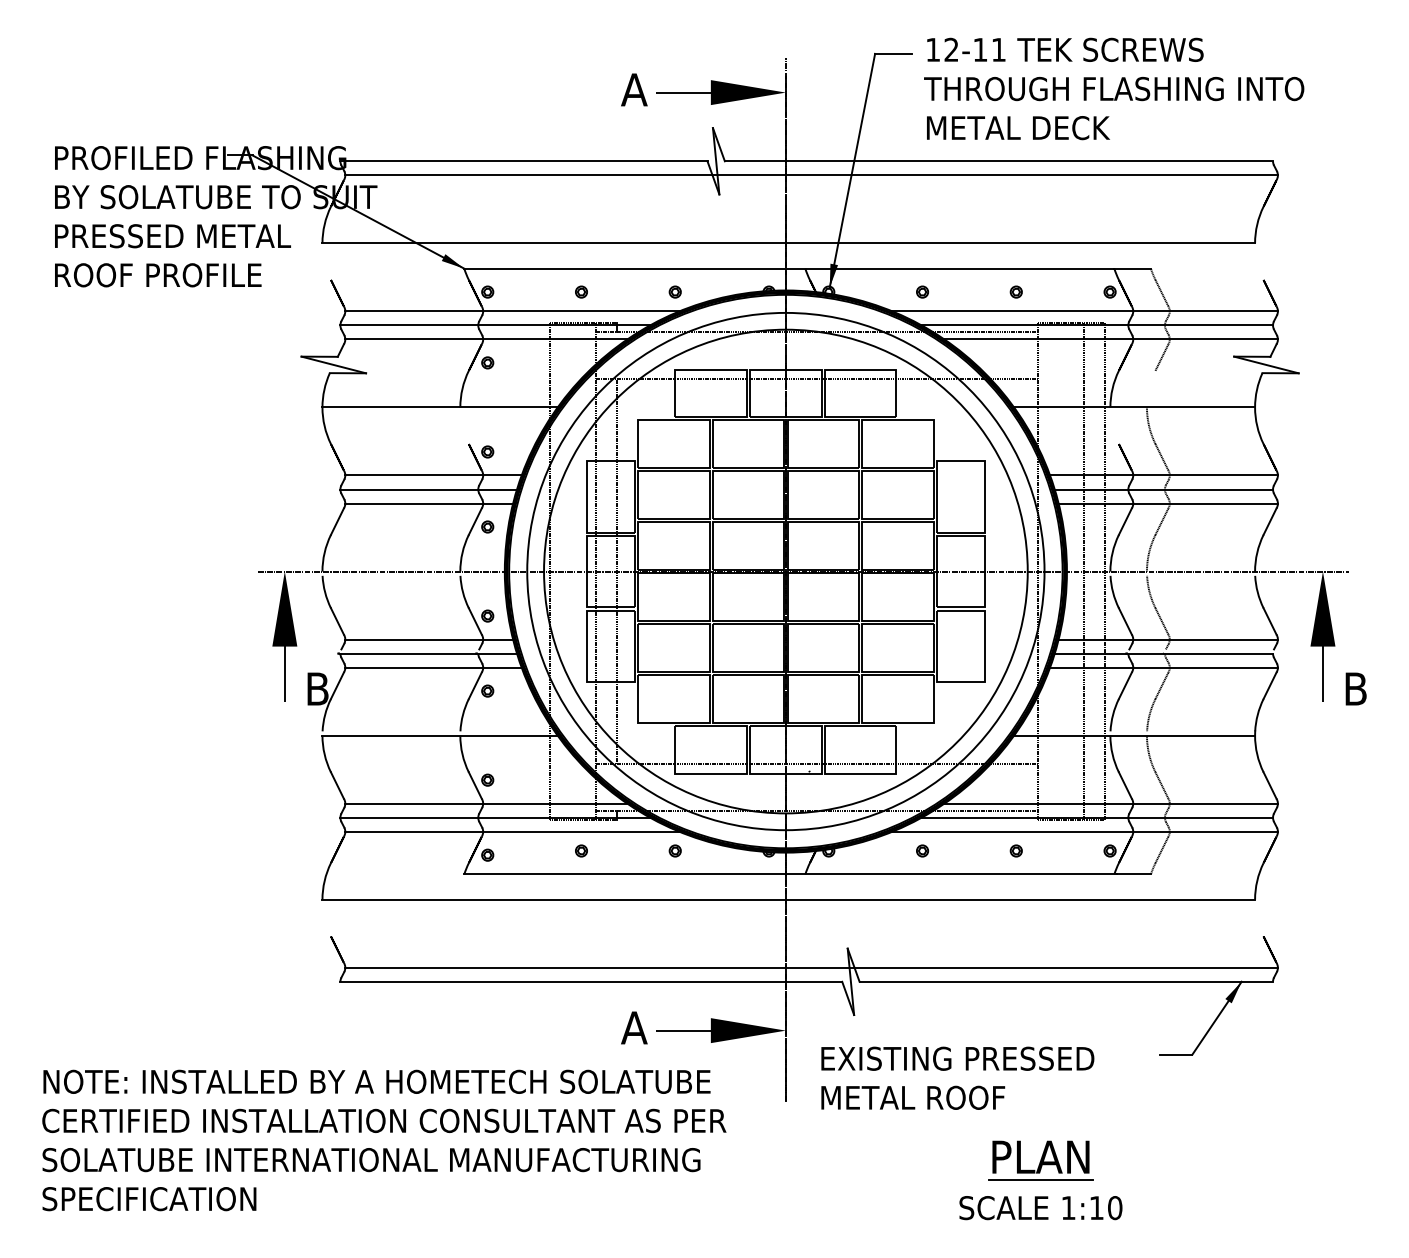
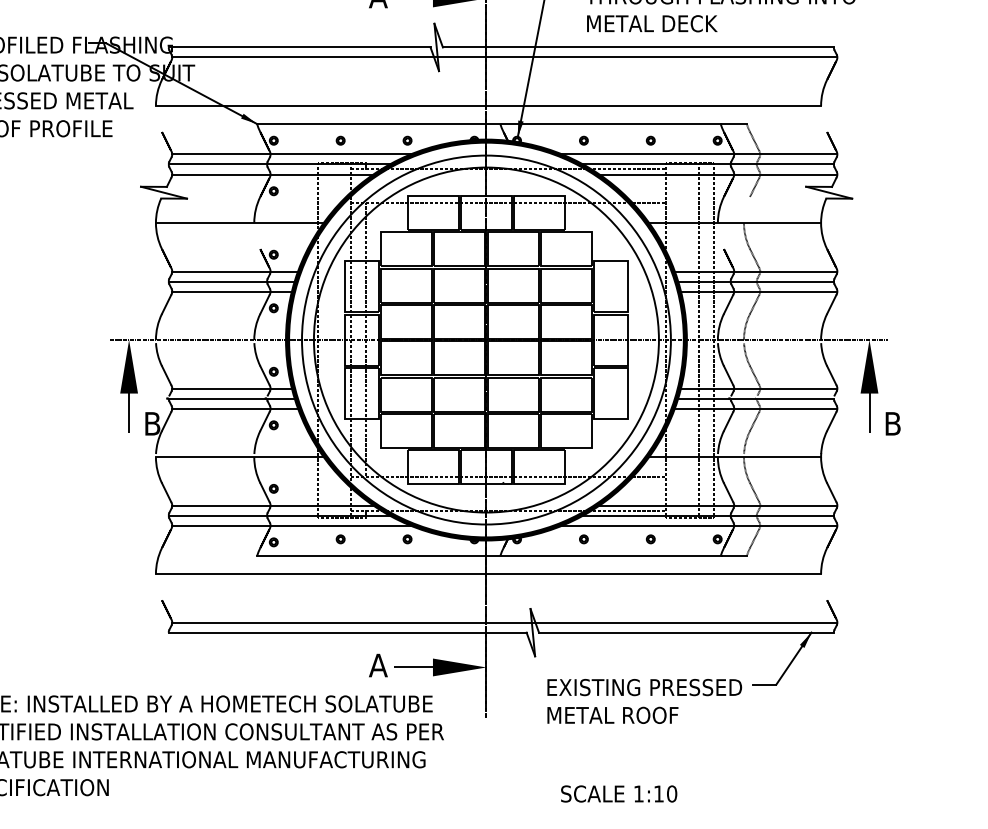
text: (957, 1077) -> (644, 700), moved
part: (1040, 1160) -> (668, 760), removed
text: (1040, 1208) -> (618, 794), moved

